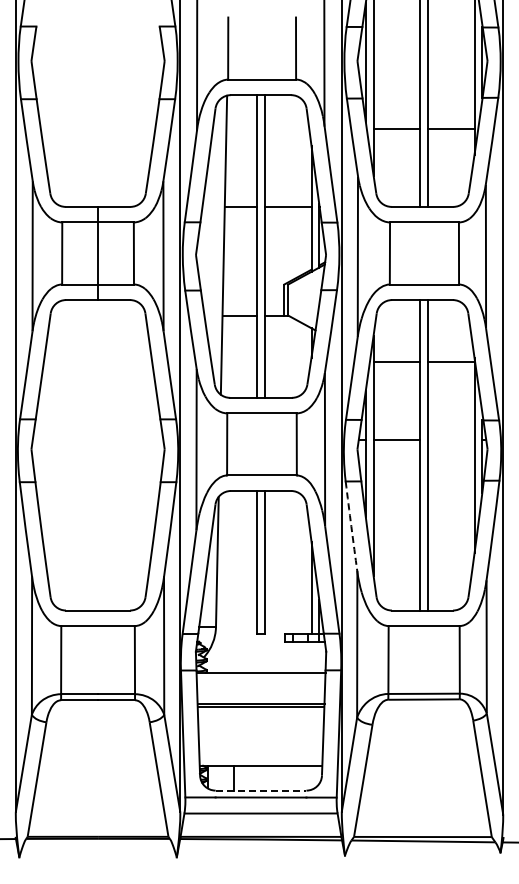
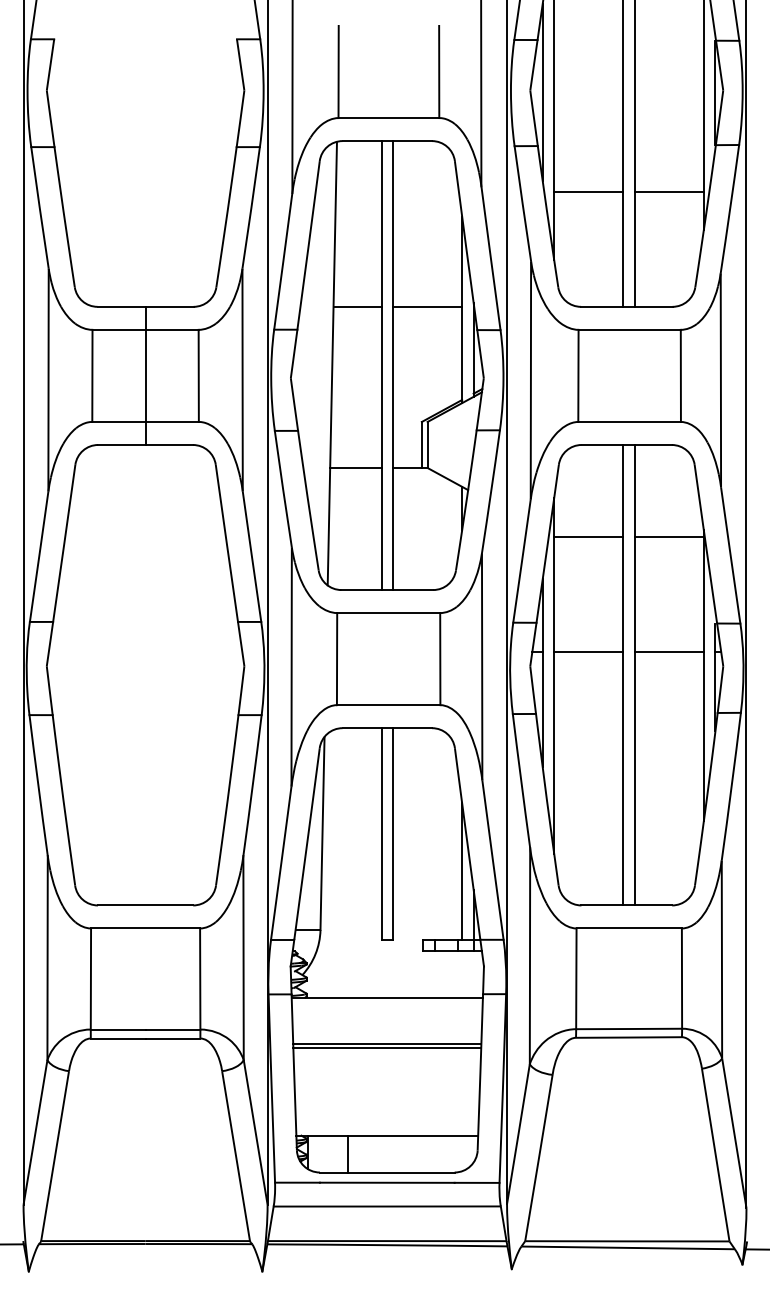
line: (450, 439) -> (668, 651), added
arc: (351, 526) -> (521, 780), dashed -> solid
line: (261, 790) -> (387, 1172), dashed -> solid

